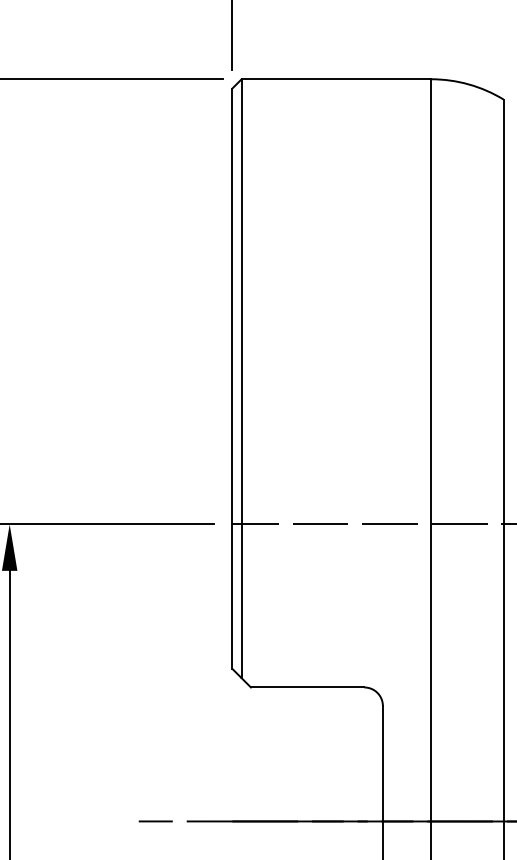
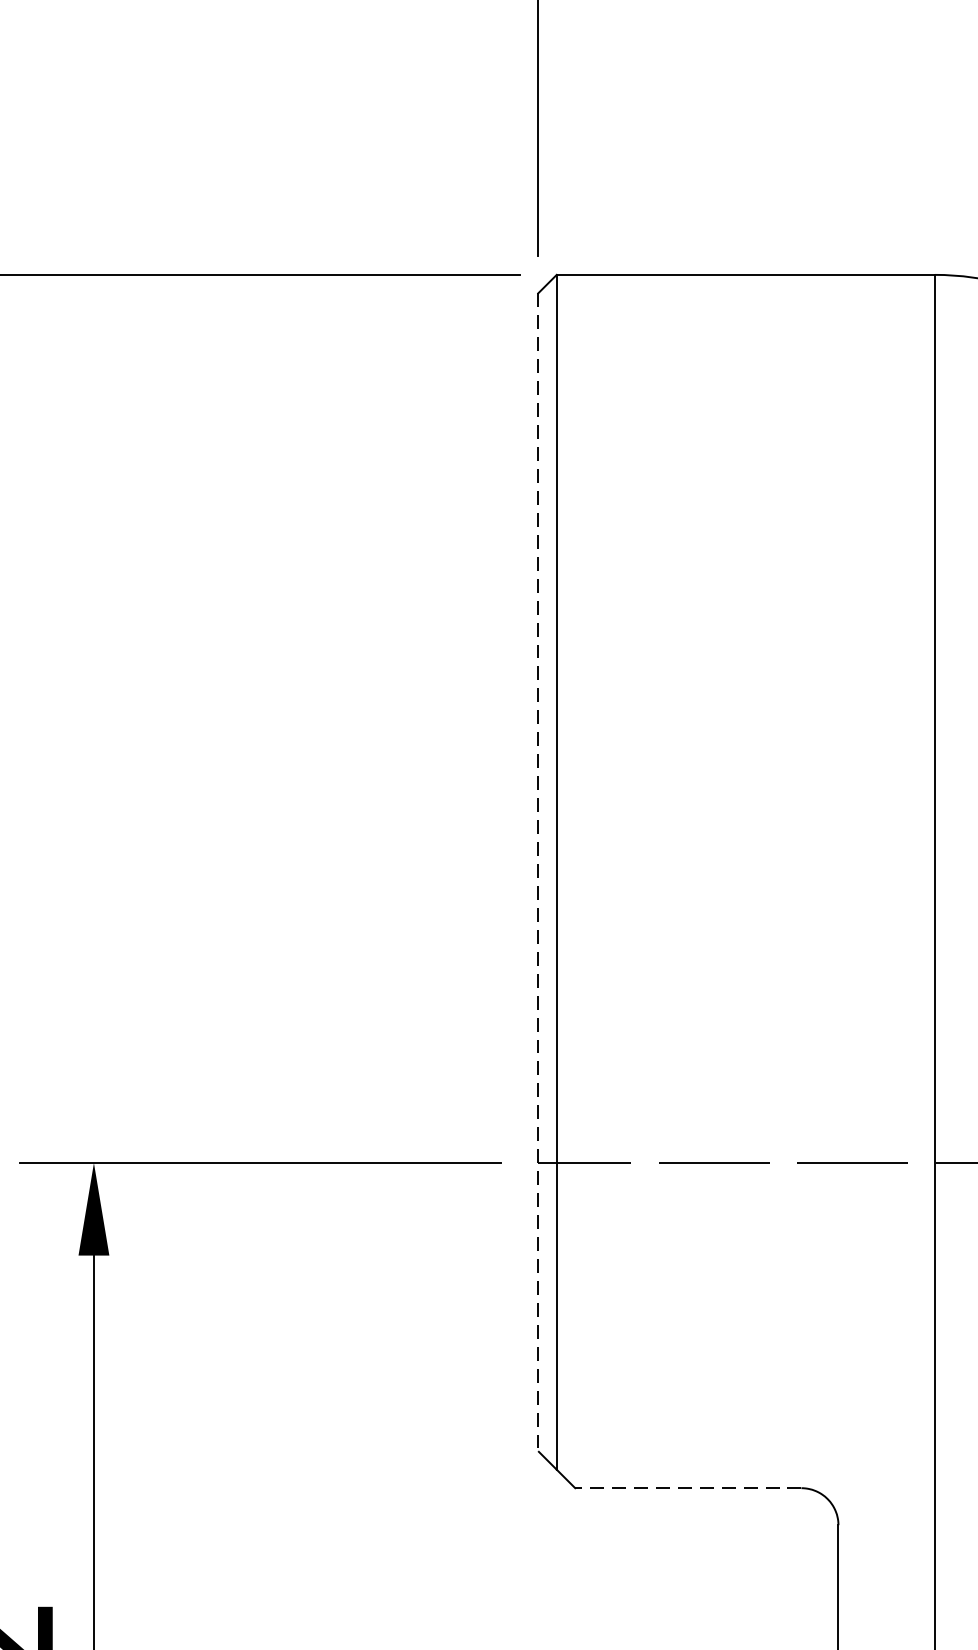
line: (232, 379) -> (538, 873), solid -> dashed
line: (307, 687) -> (688, 1488), solid -> dashed

